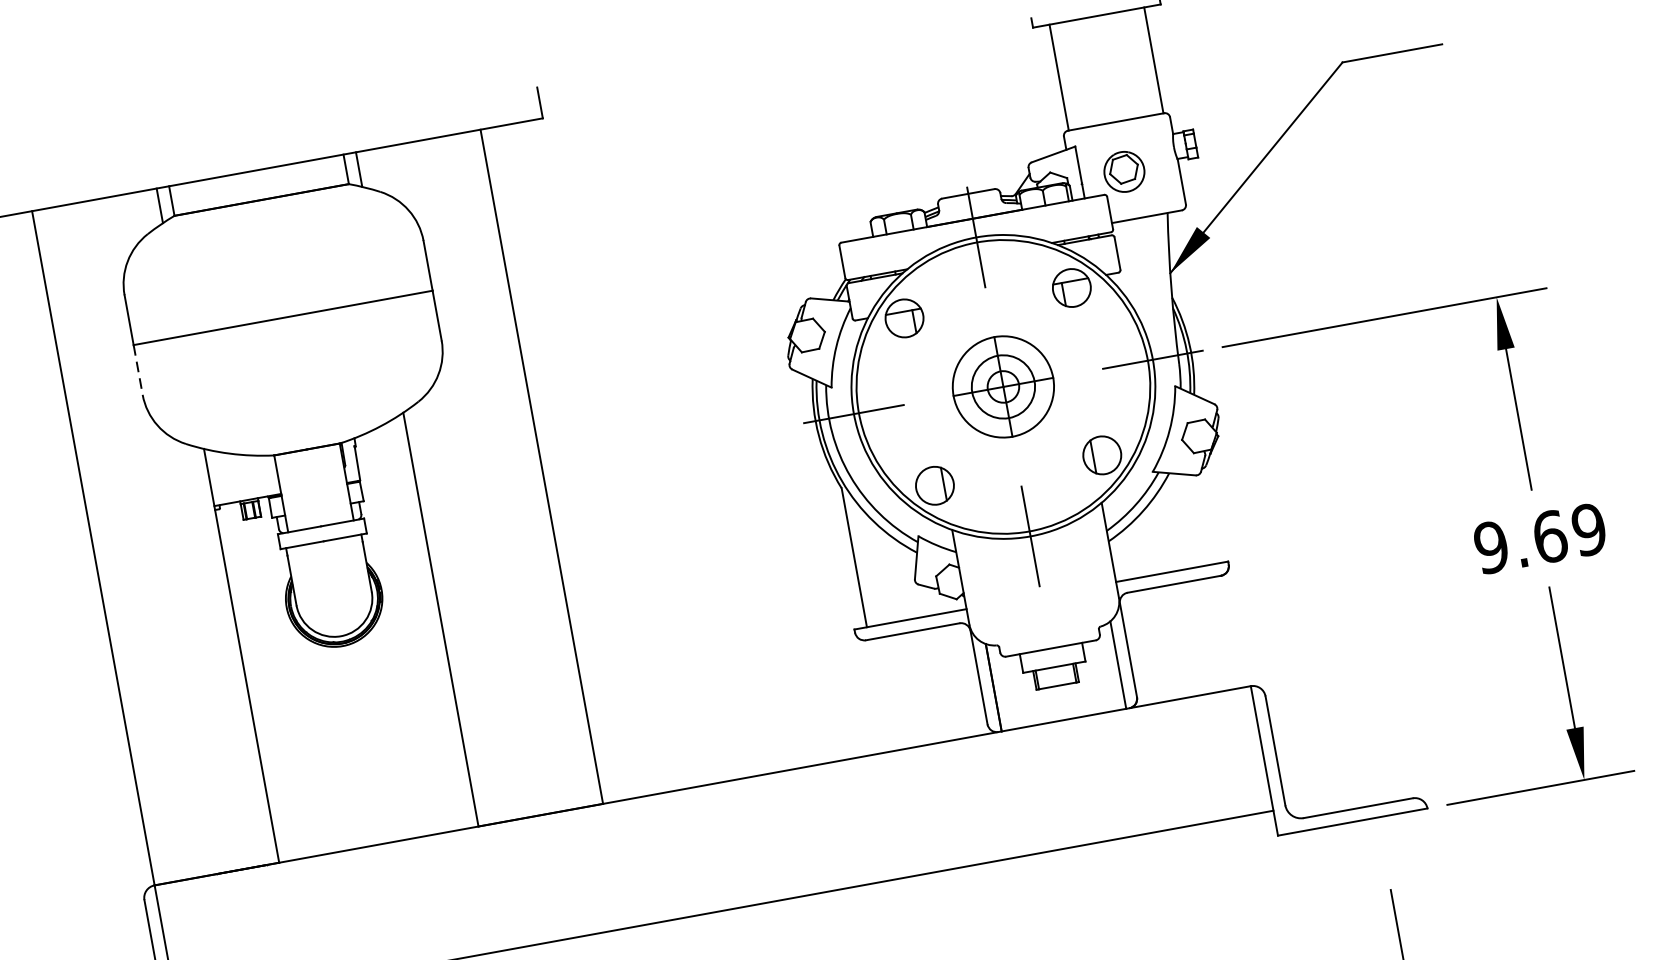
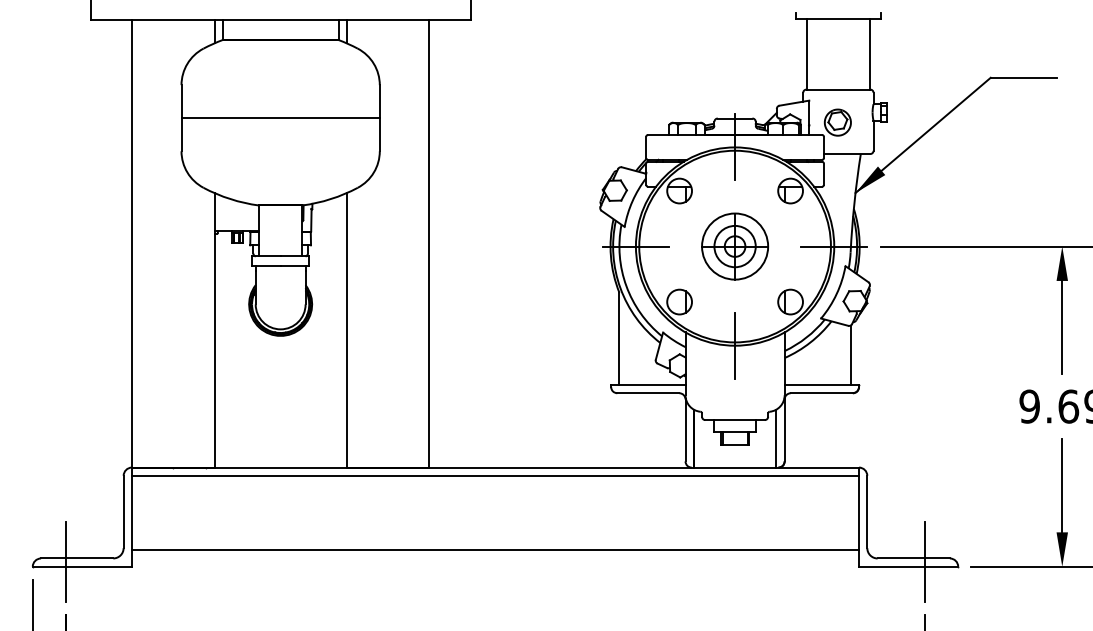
line: (138, 369) -> (181, 134), dashed -> solid
line: (1206, 518) -> (850, 354), added
line: (704, 797) -> (495, 475), added
line: (1376, 809) -> (925, 561), added

